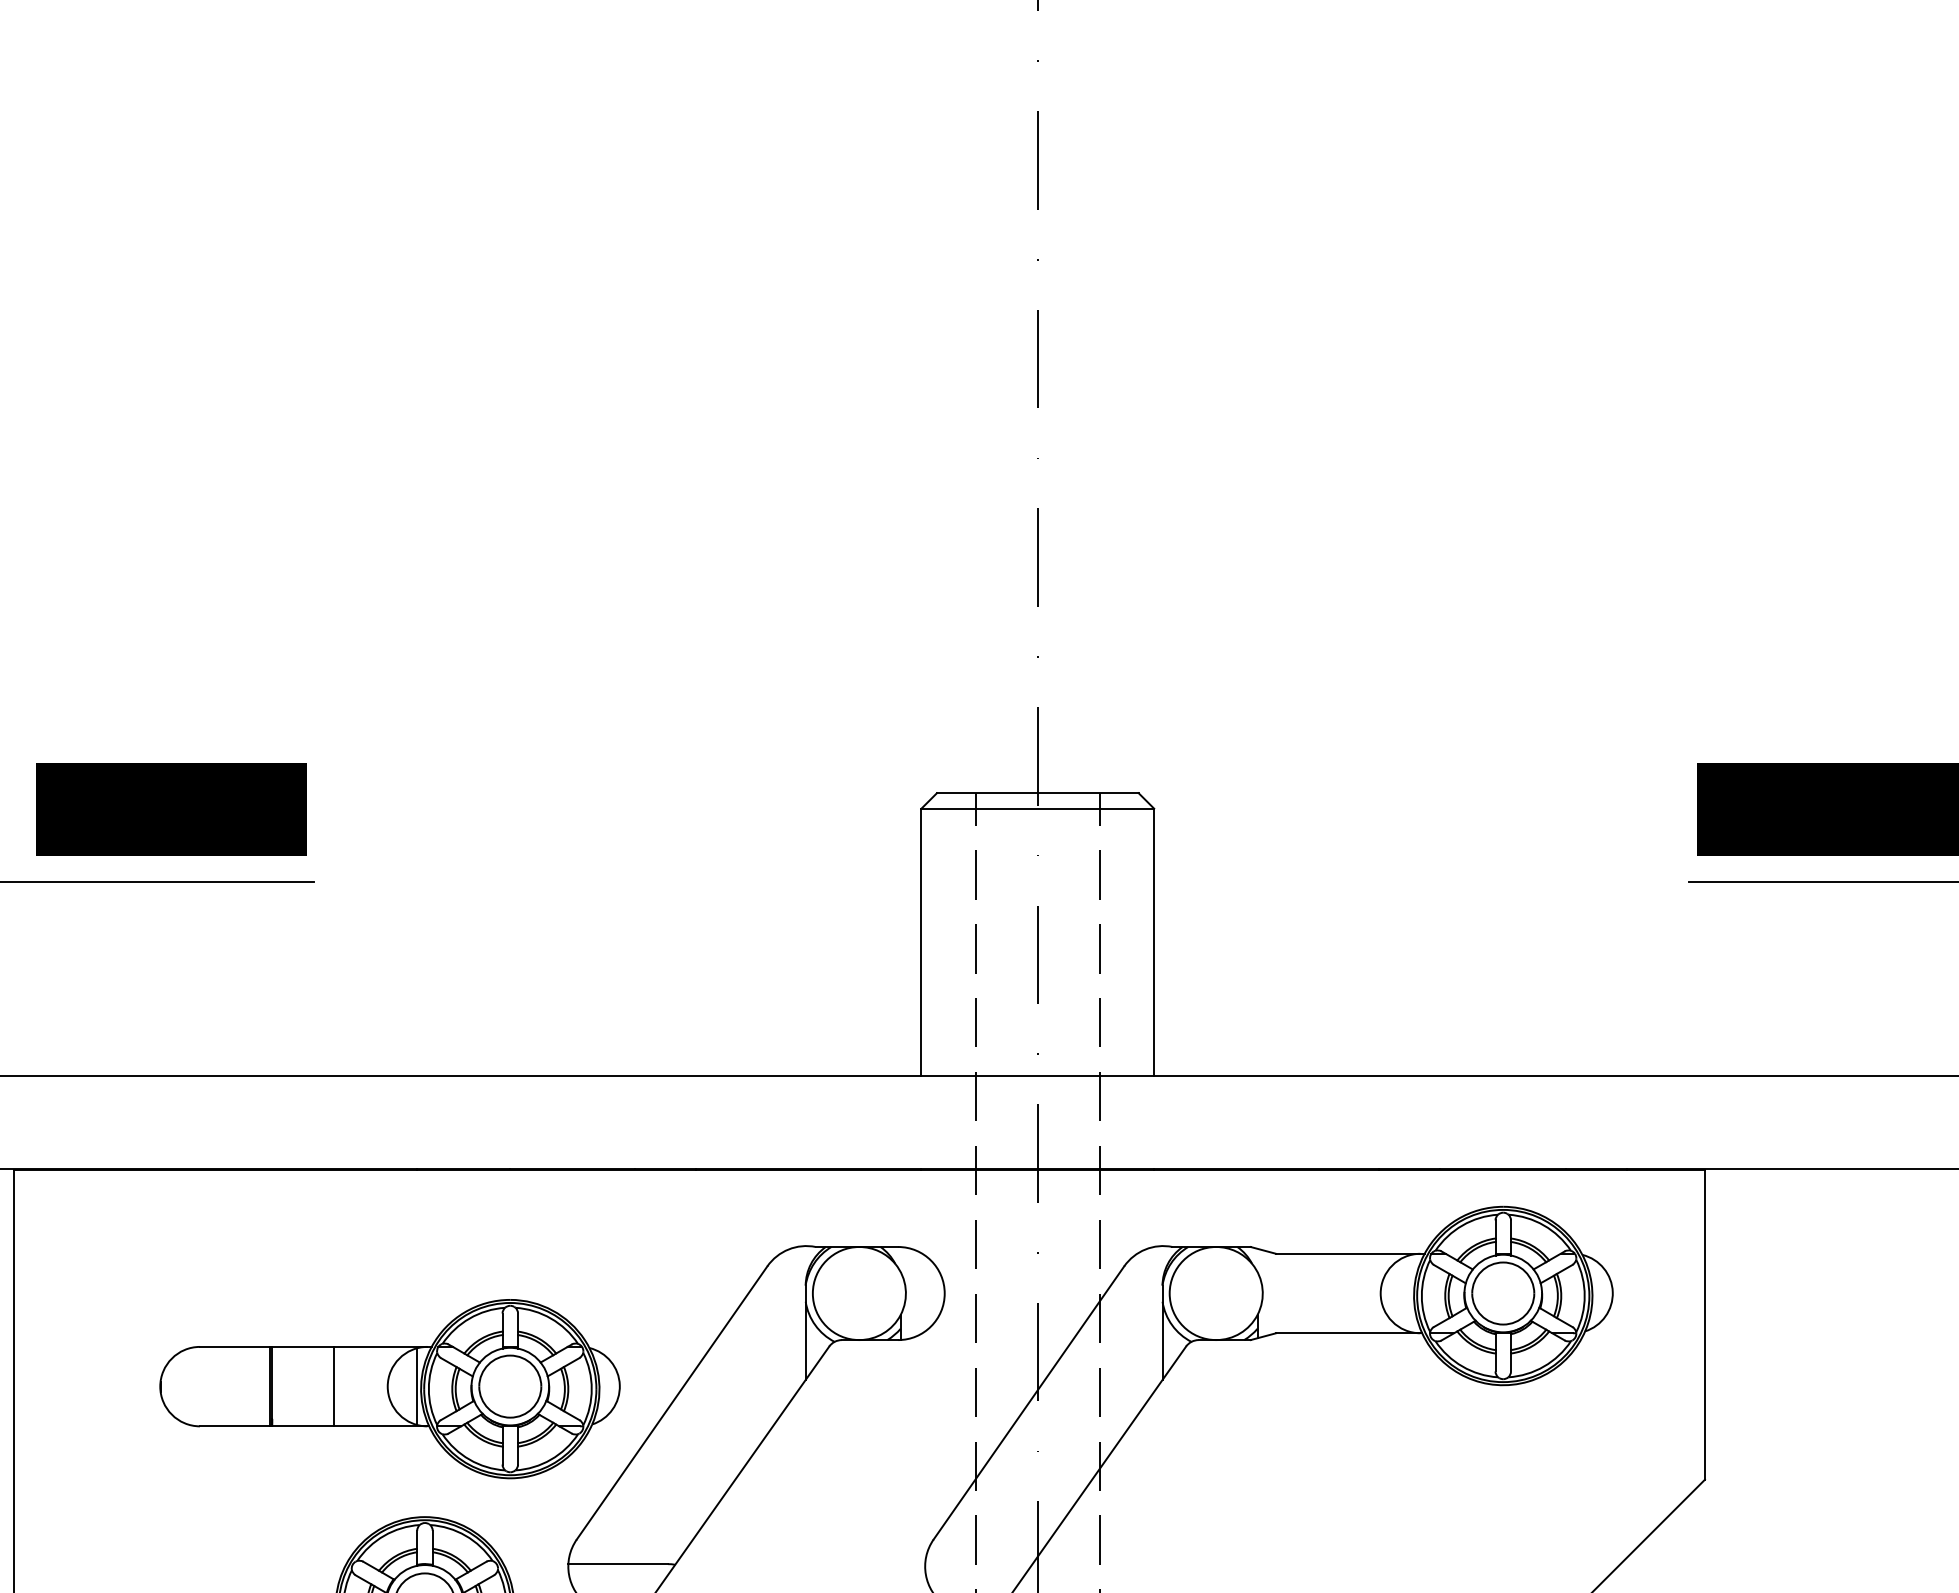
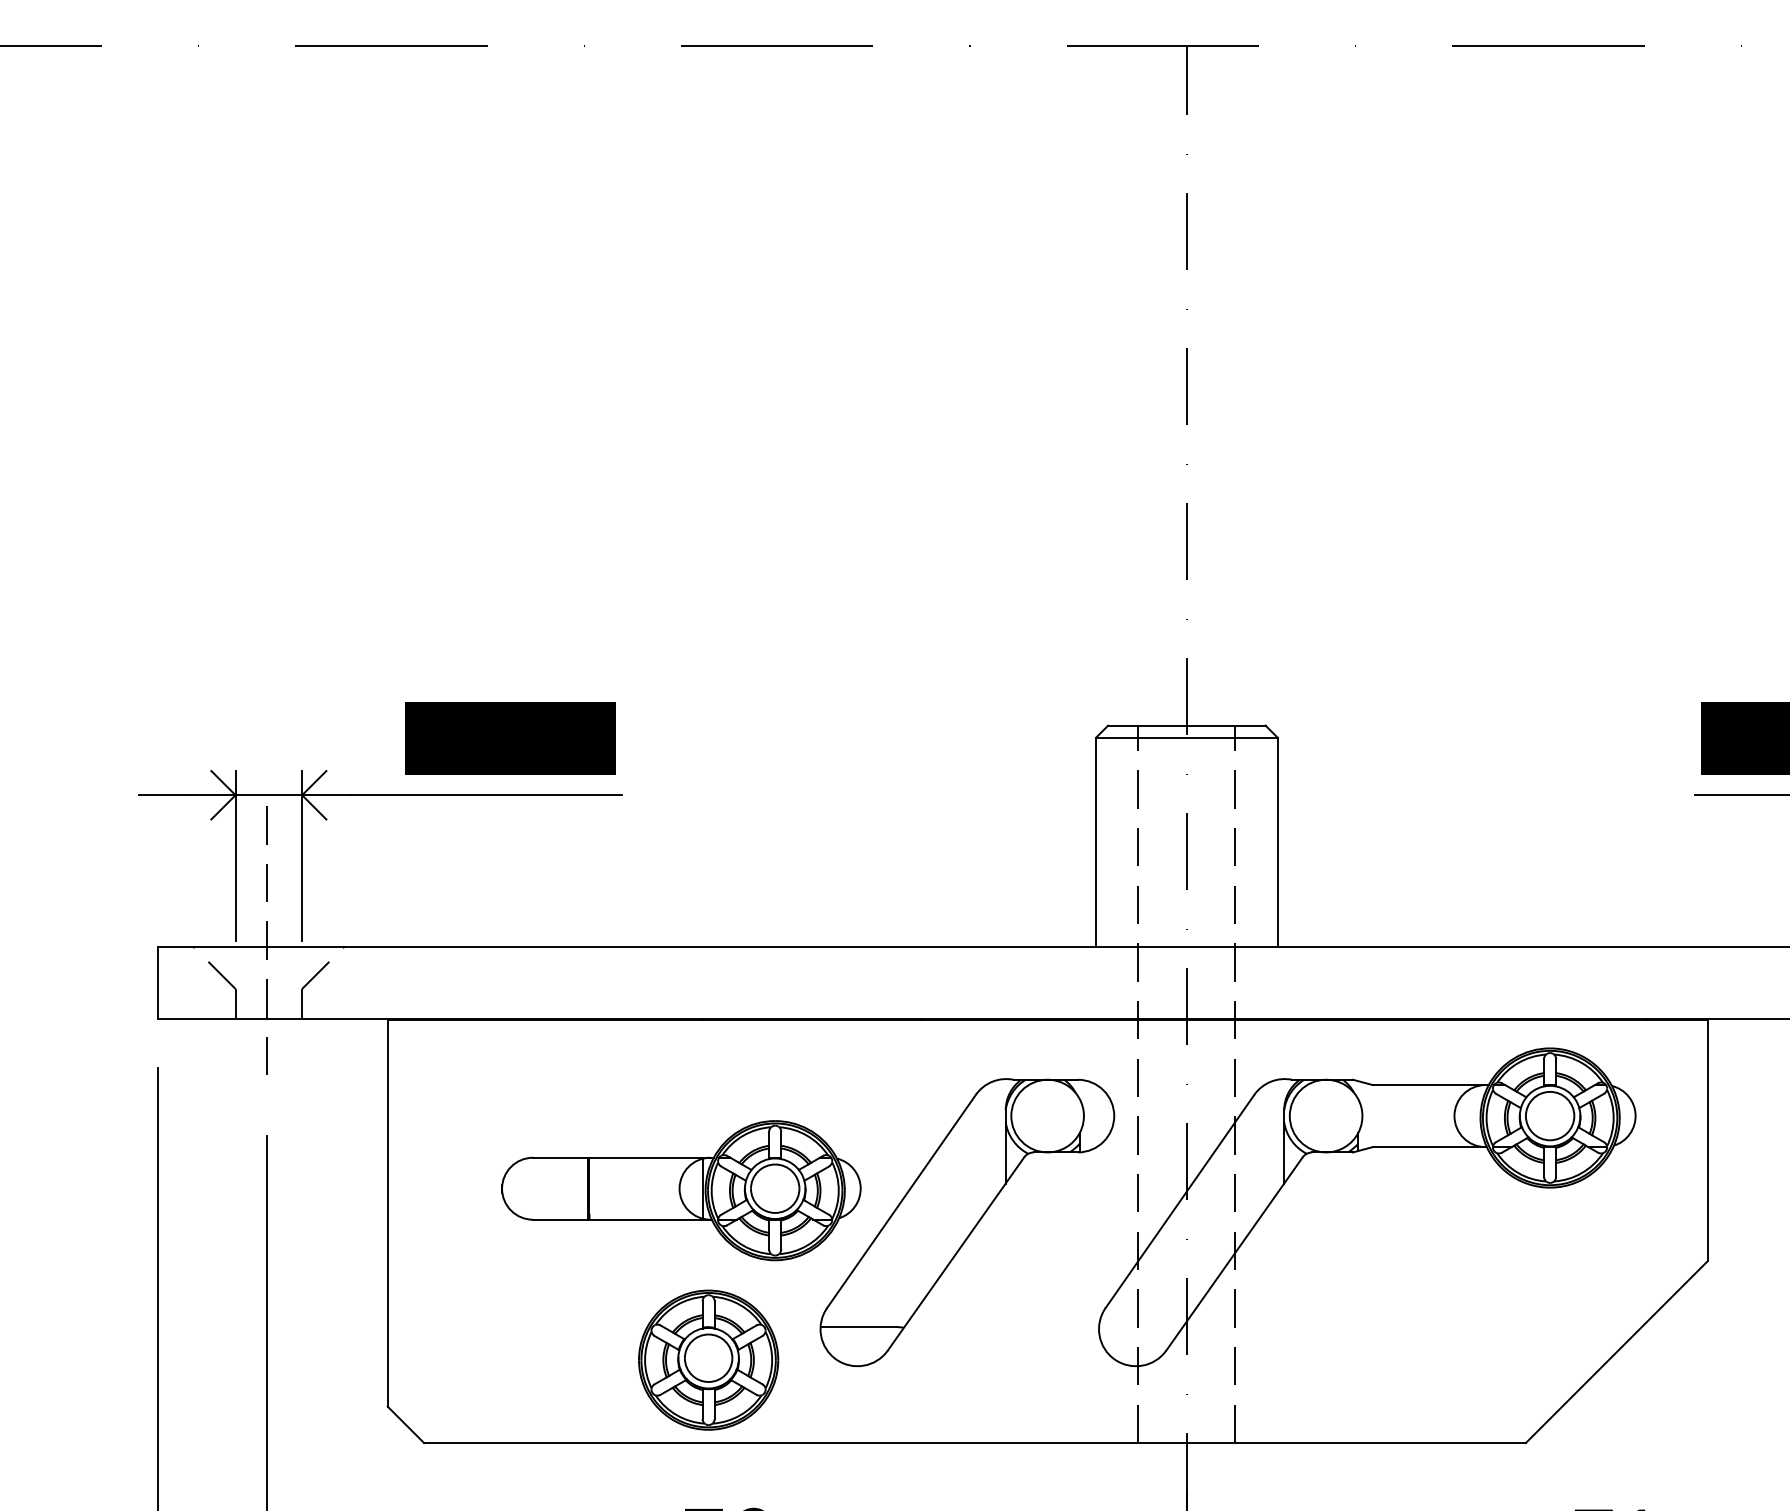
line: (333, 1386) -> (637, 1188), removed

